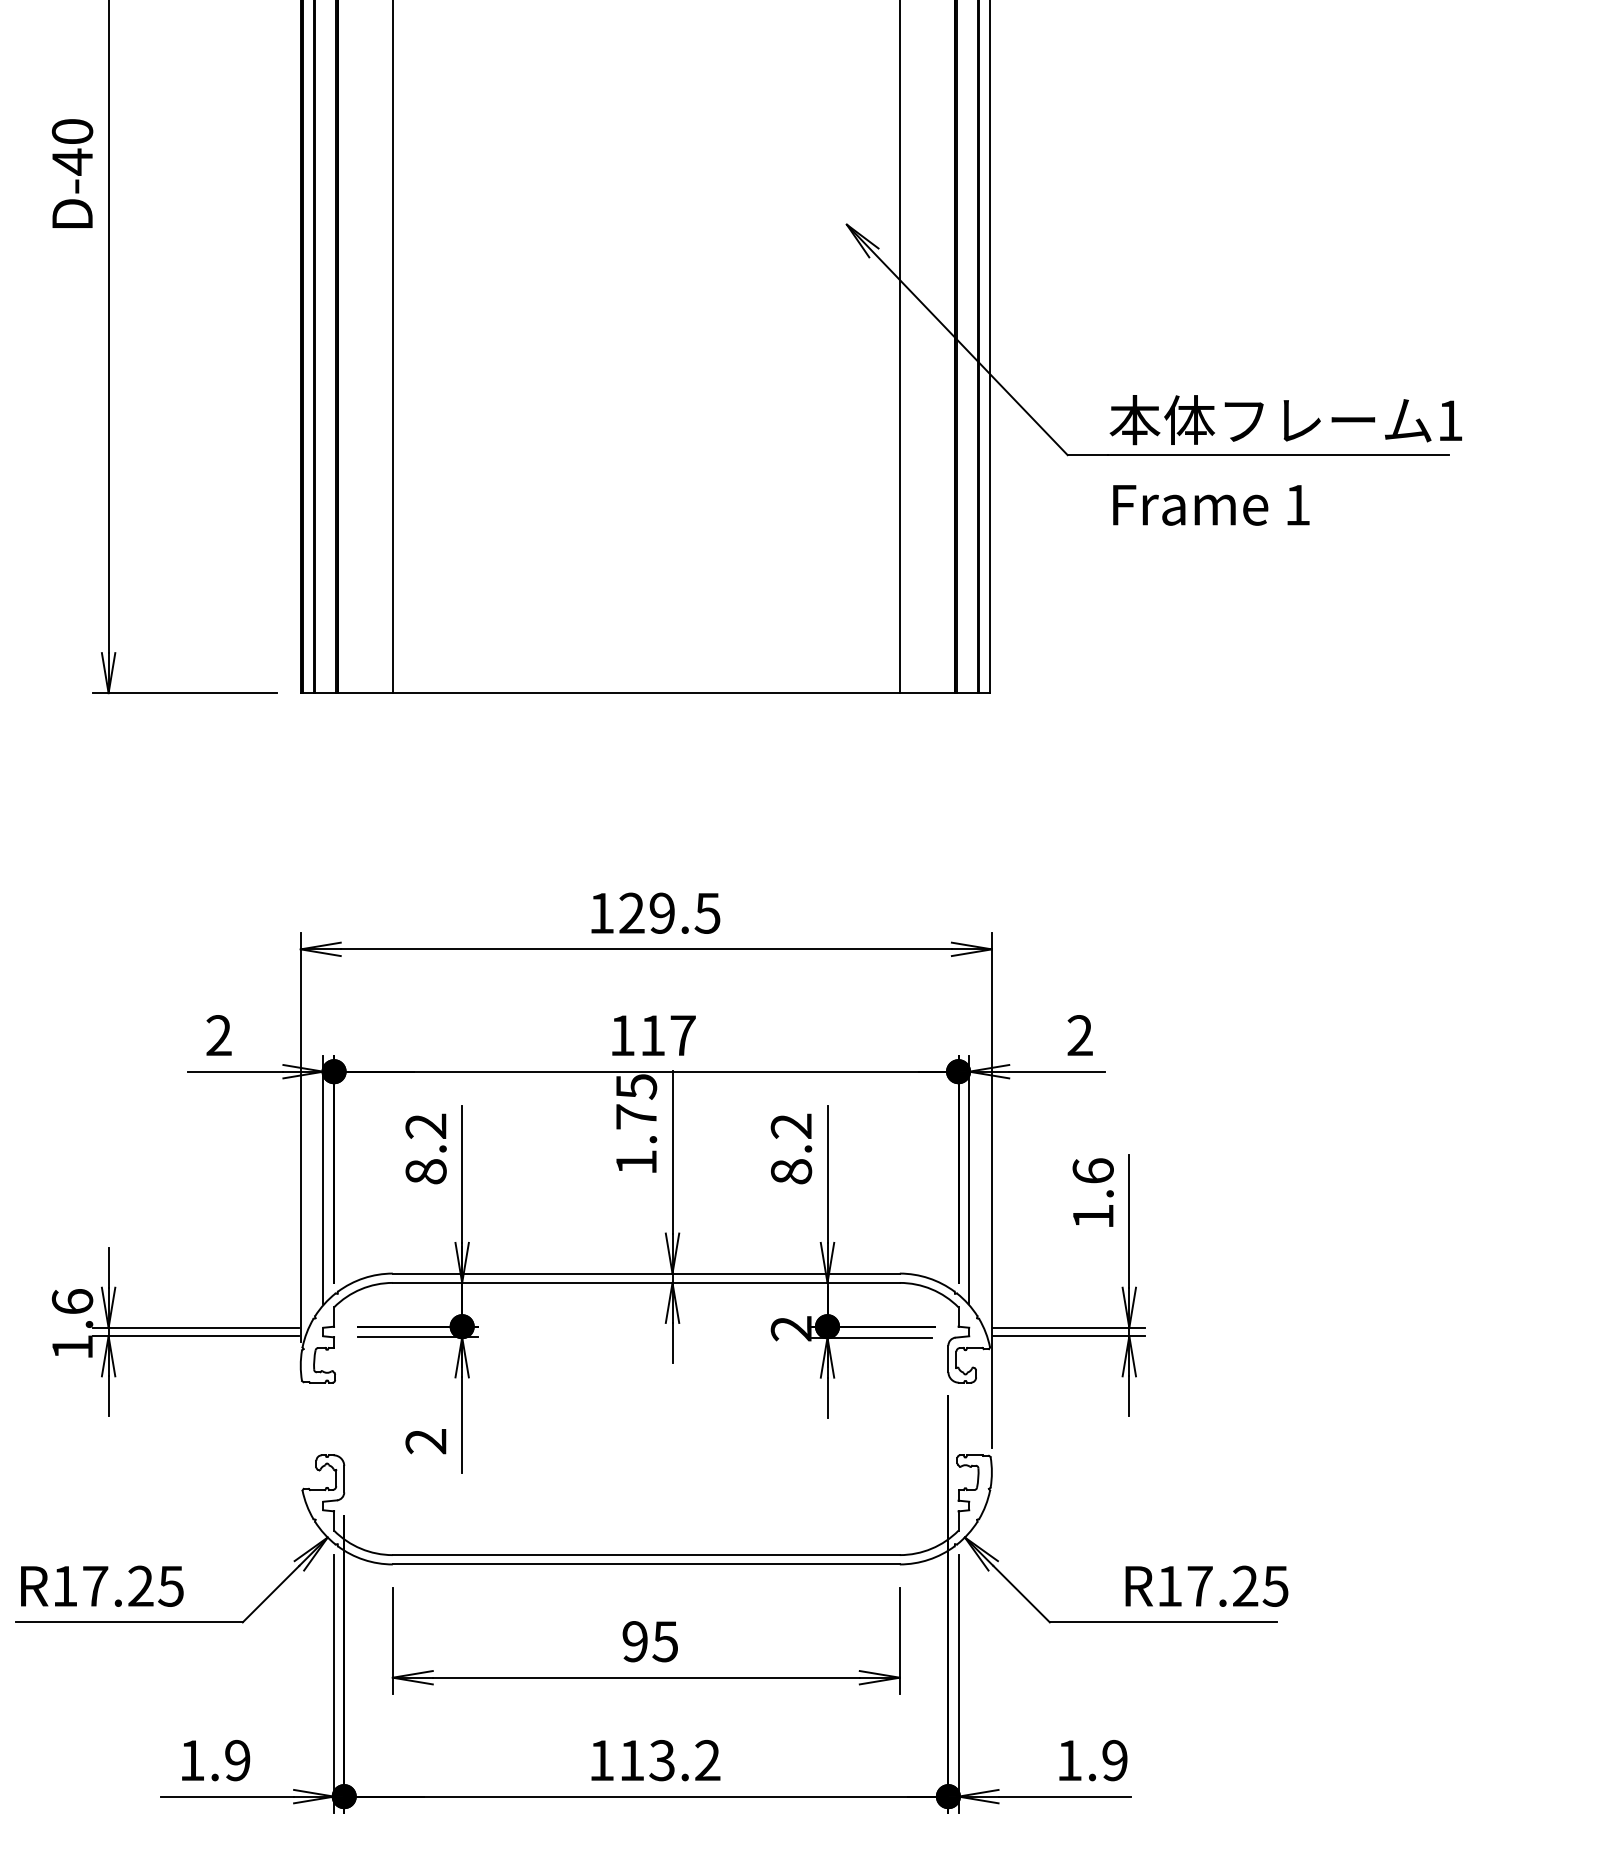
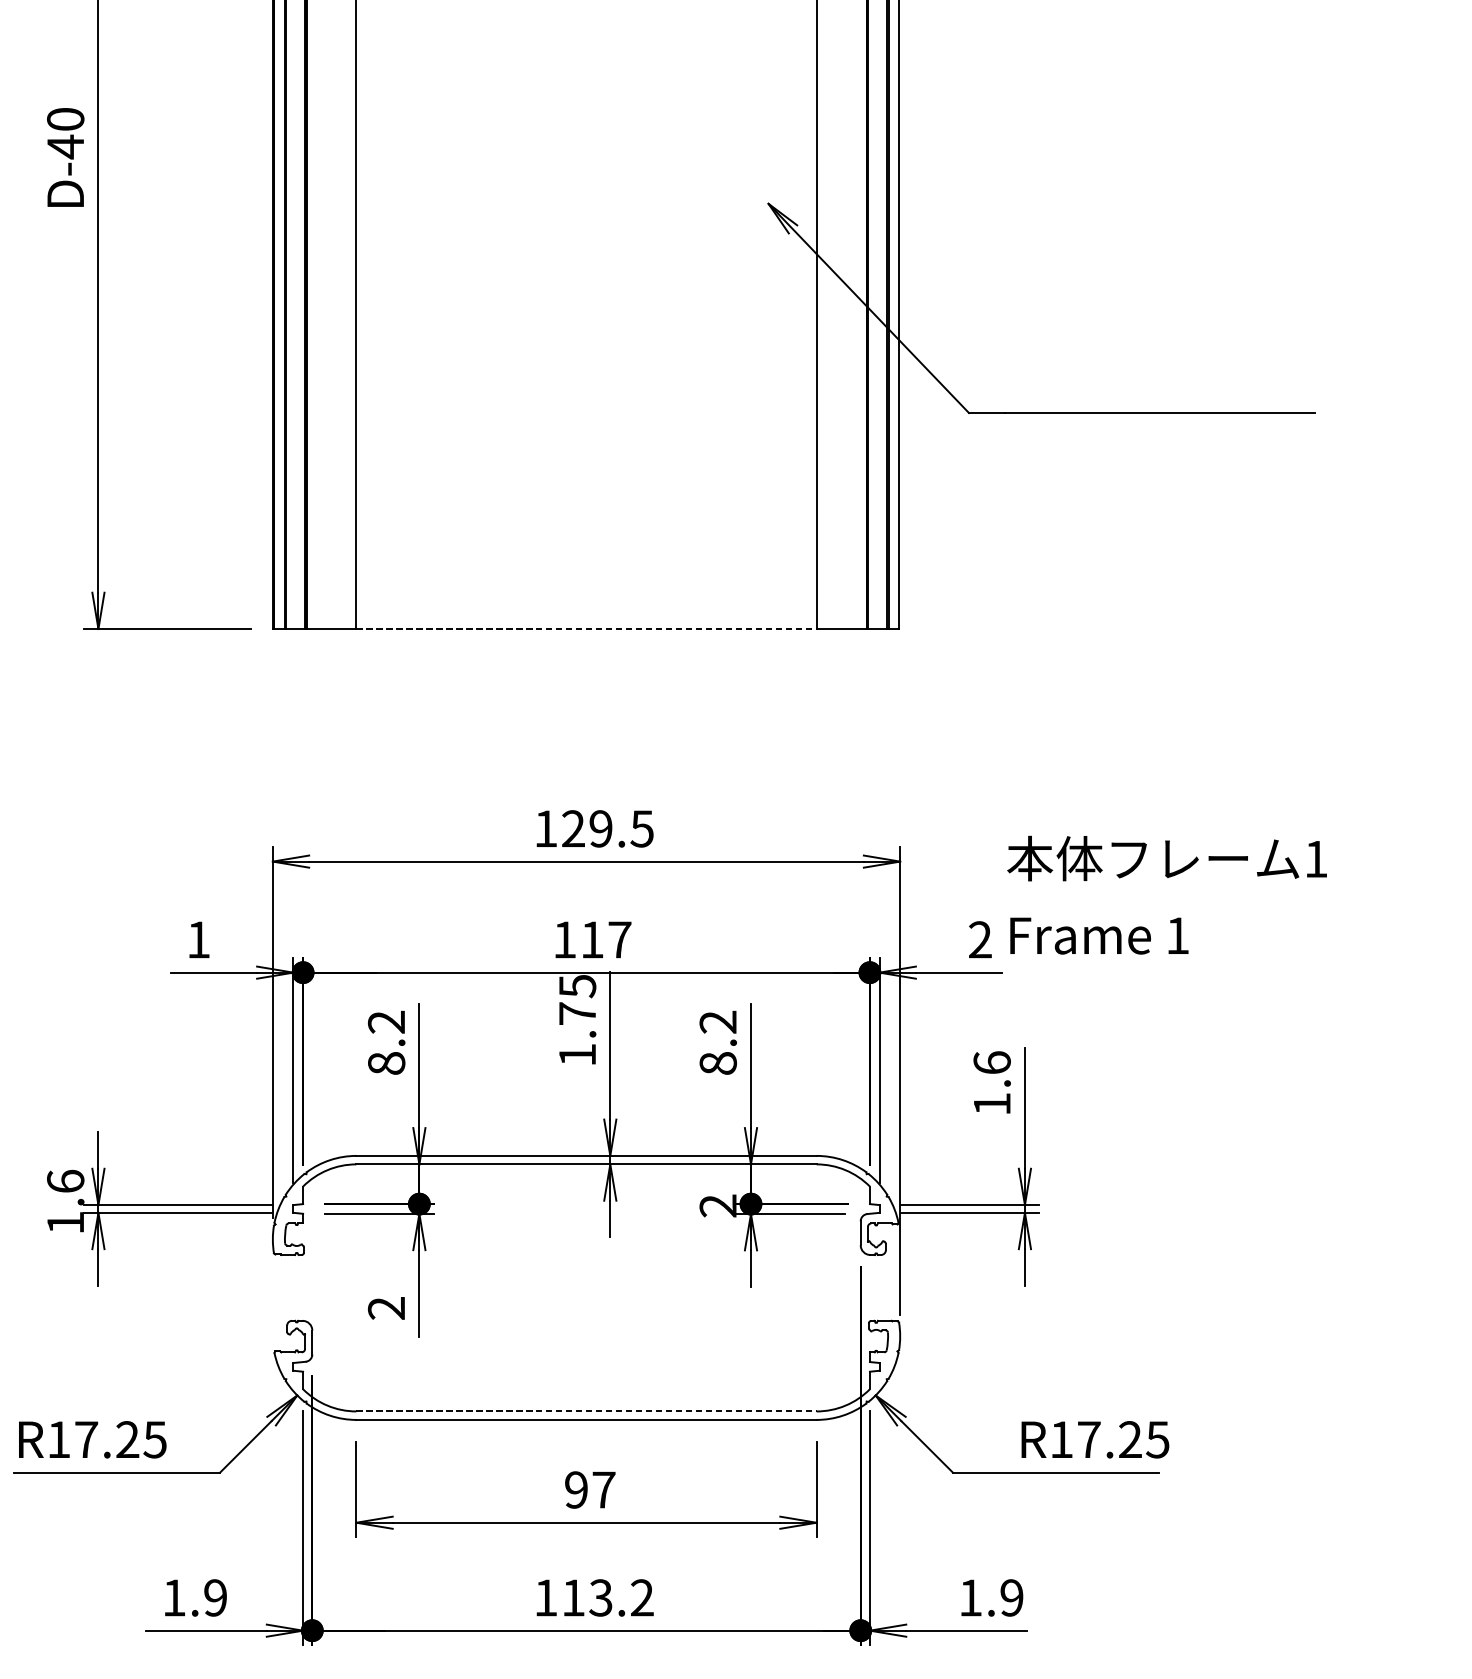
text: (1285, 460) -> (1166, 895), moved
line: (646, 693) -> (586, 629), solid -> dashed
text: (218, 1035) -> (198, 939), 2 -> 1
line: (646, 1555) -> (586, 1411), solid -> dashed
text: (665, 1641) -> (603, 1489), 95 -> 97

